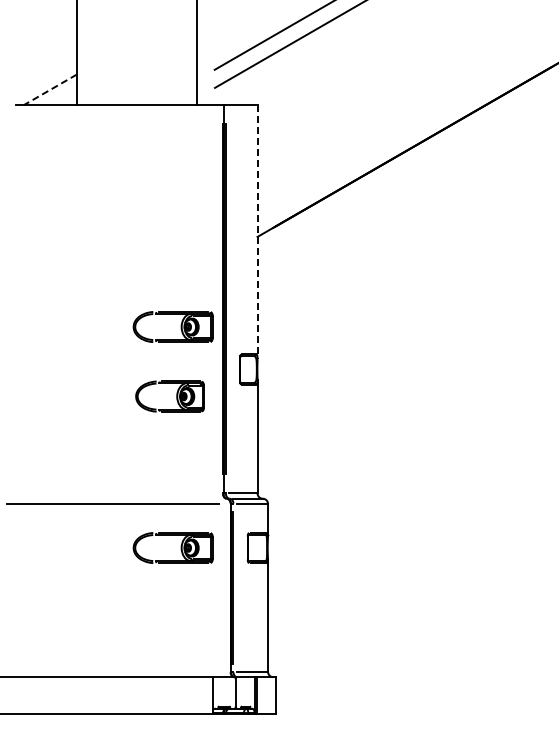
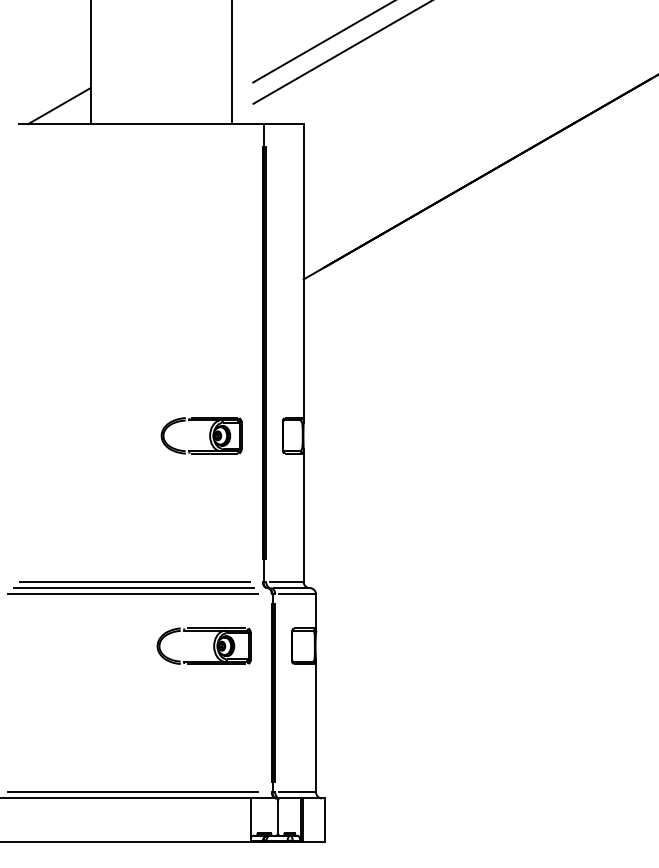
line: (50, 90) -> (59, 106), dashed -> solid
line: (257, 232) -> (303, 274), dashed -> solid
part: (180, 326) -> (212, 385), removed
part: (176, 396) -> (209, 435), moved
line: (114, 493) -> (134, 581), added
line: (113, 498) -> (133, 587), added
line: (112, 671) -> (132, 791), added

